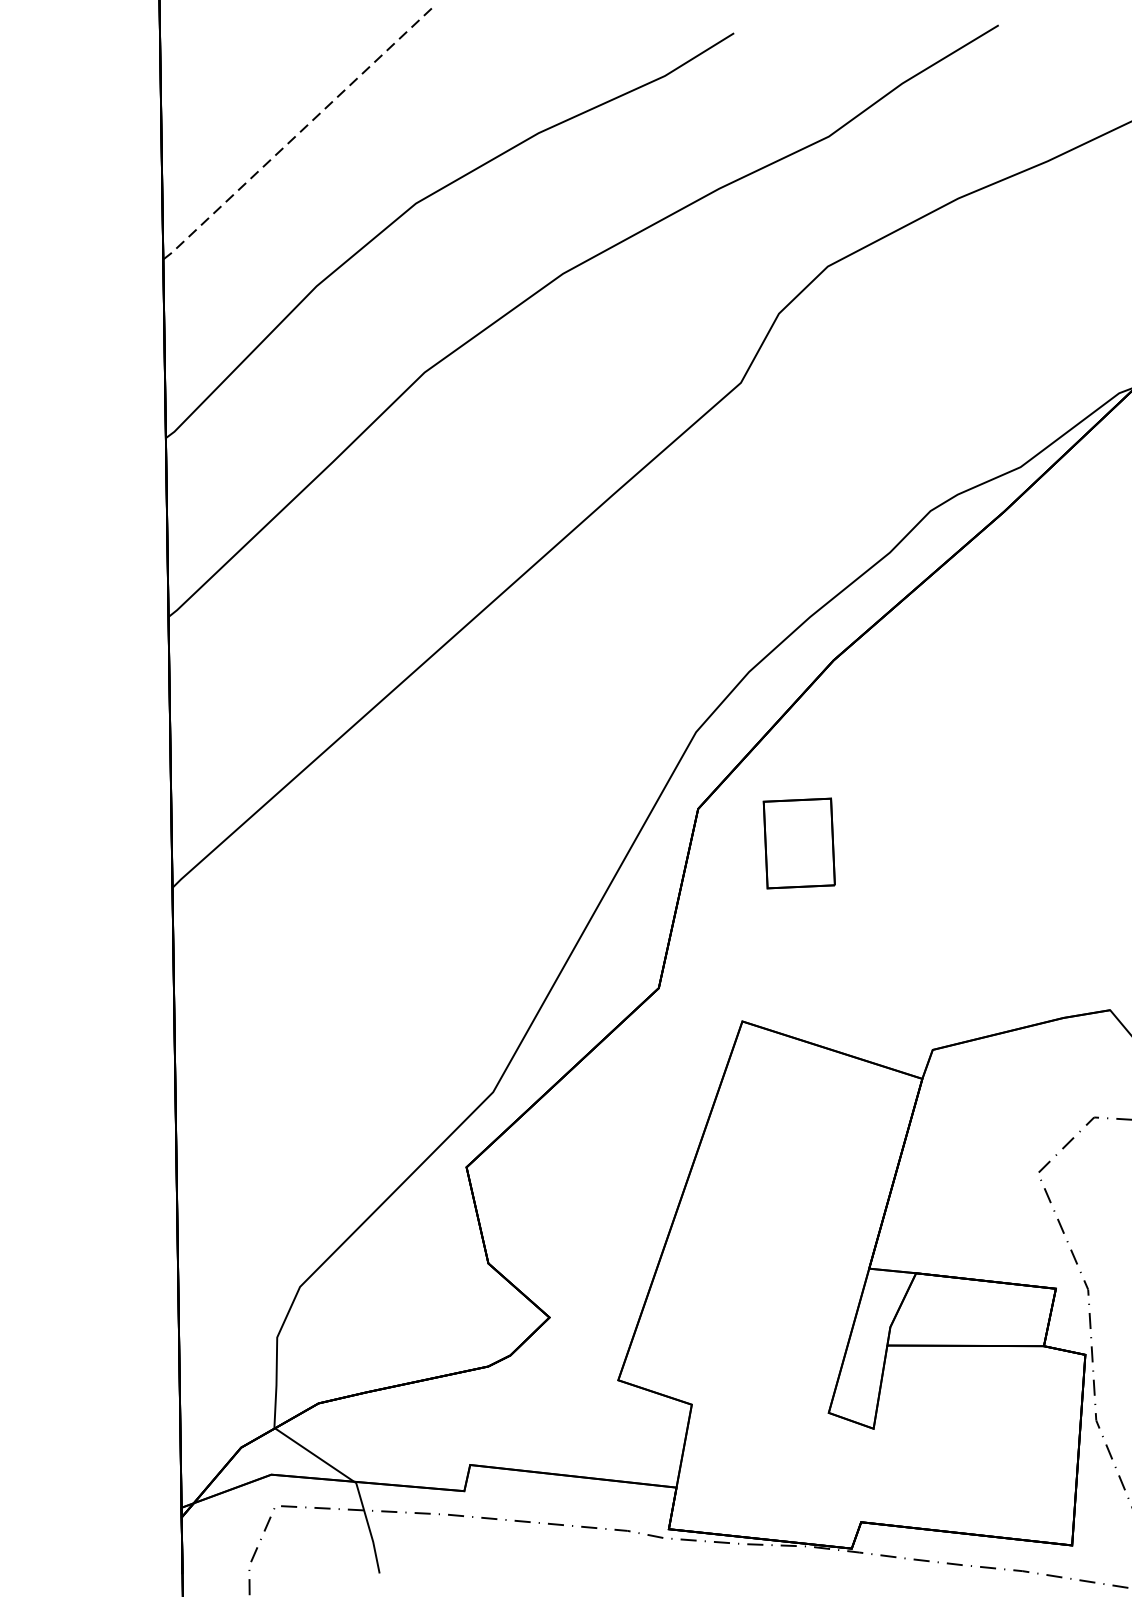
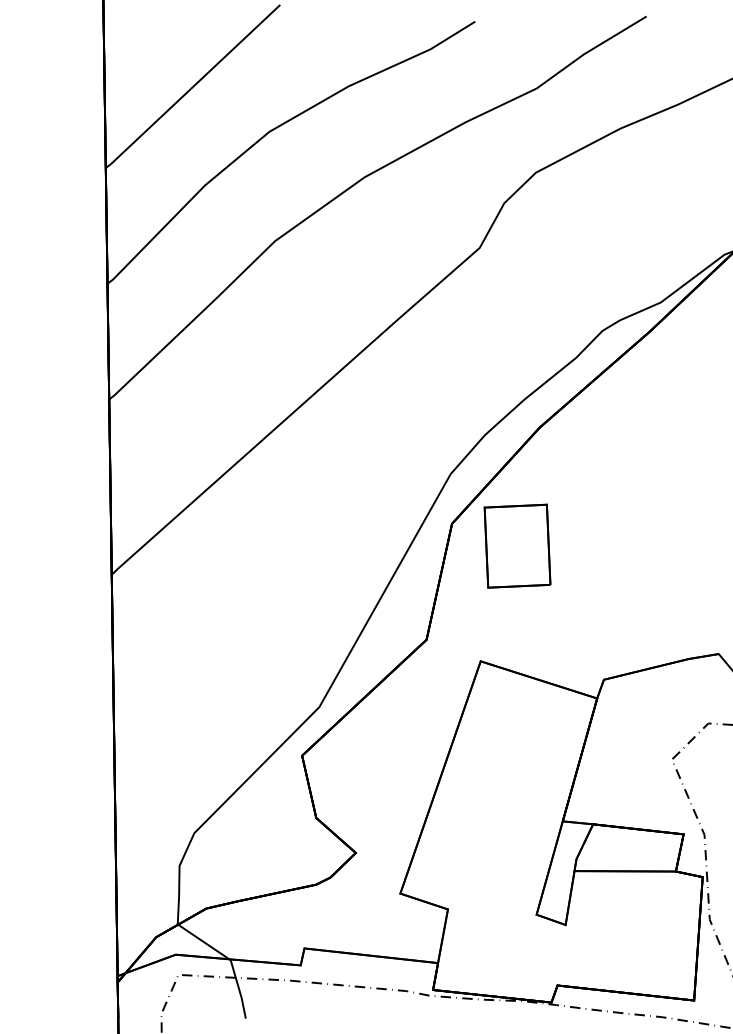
line: (297, 135) -> (192, 87), dashed -> solid
part: (799, 842) -> (517, 545), size x1.43

